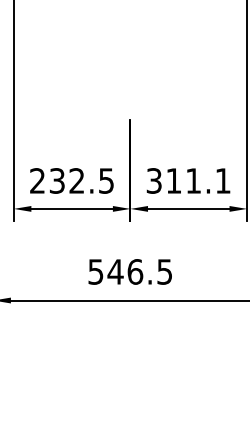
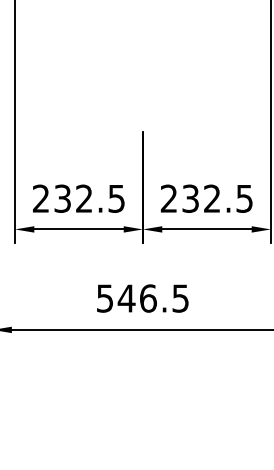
text: (188, 180) -> (206, 198), 311.1 -> 232.5

